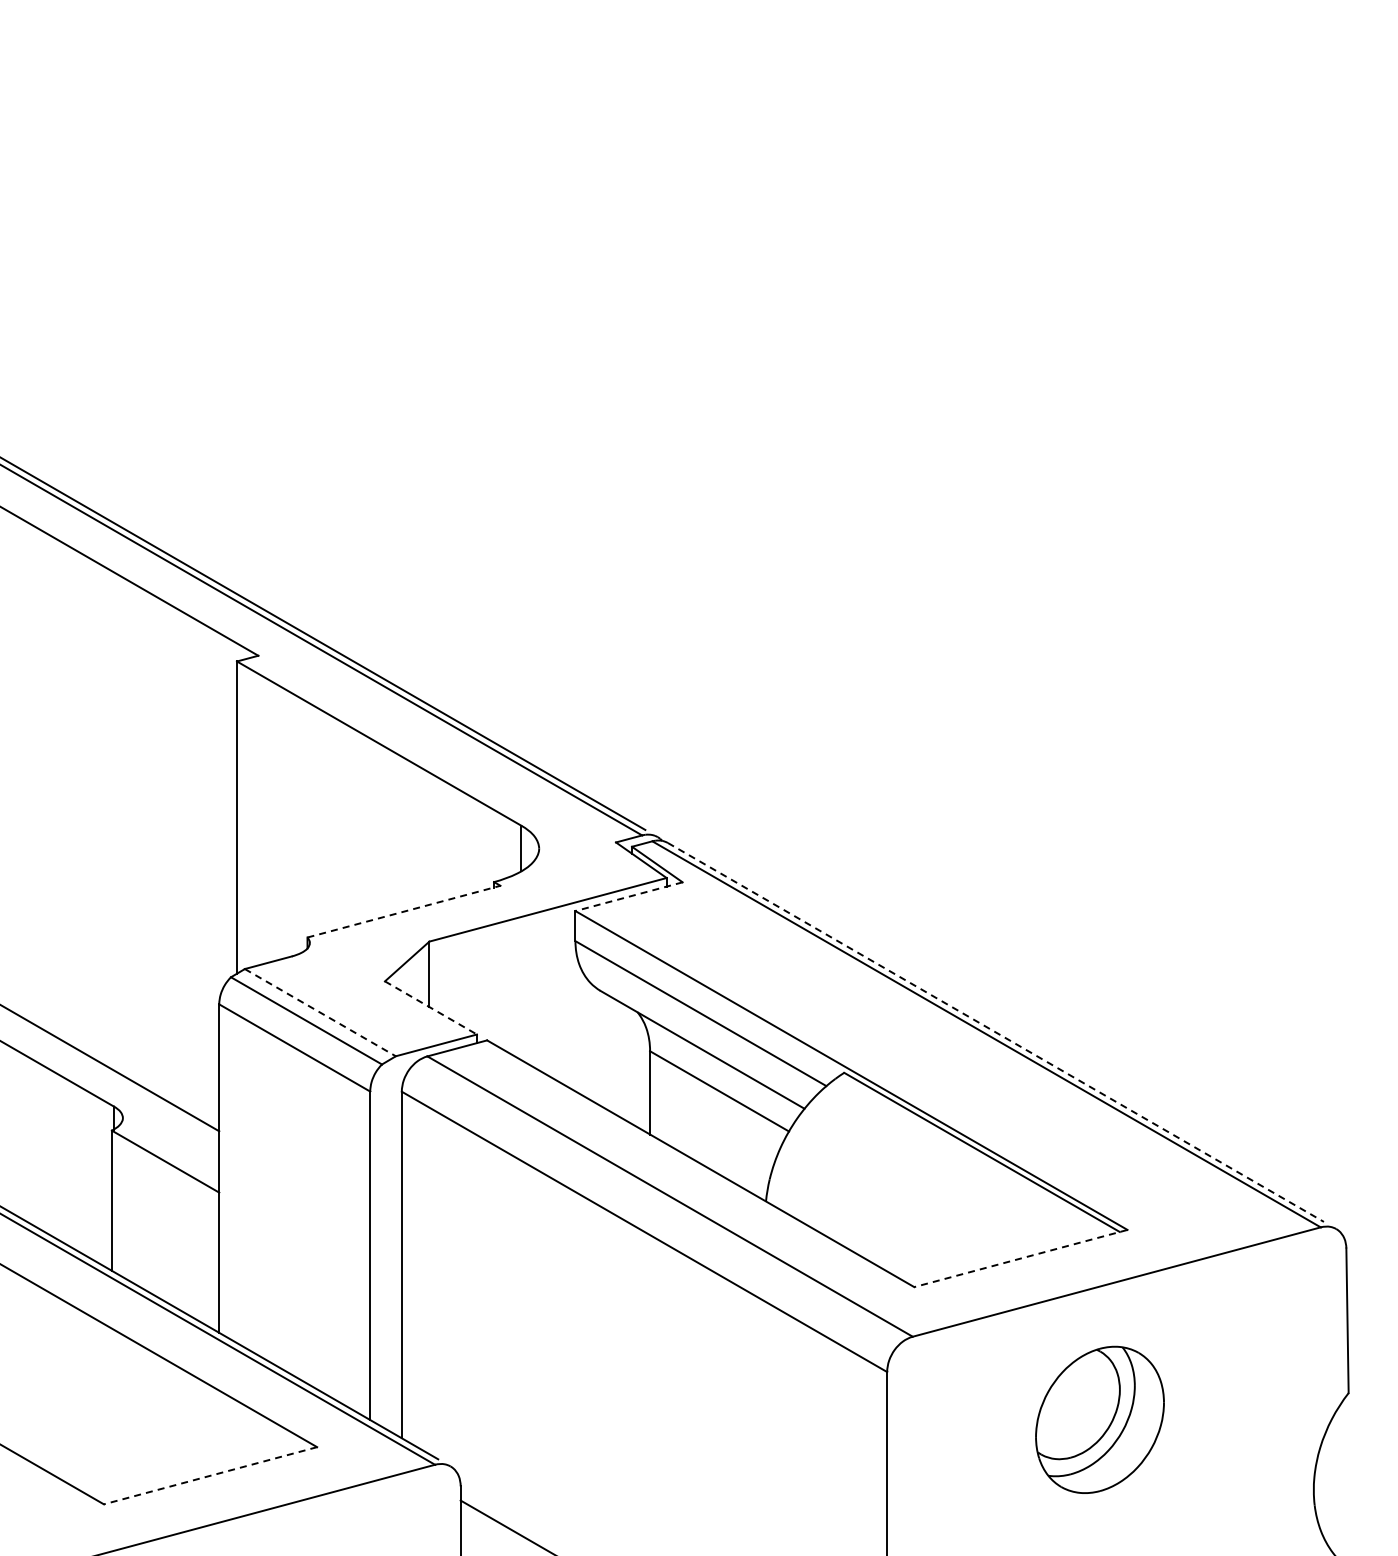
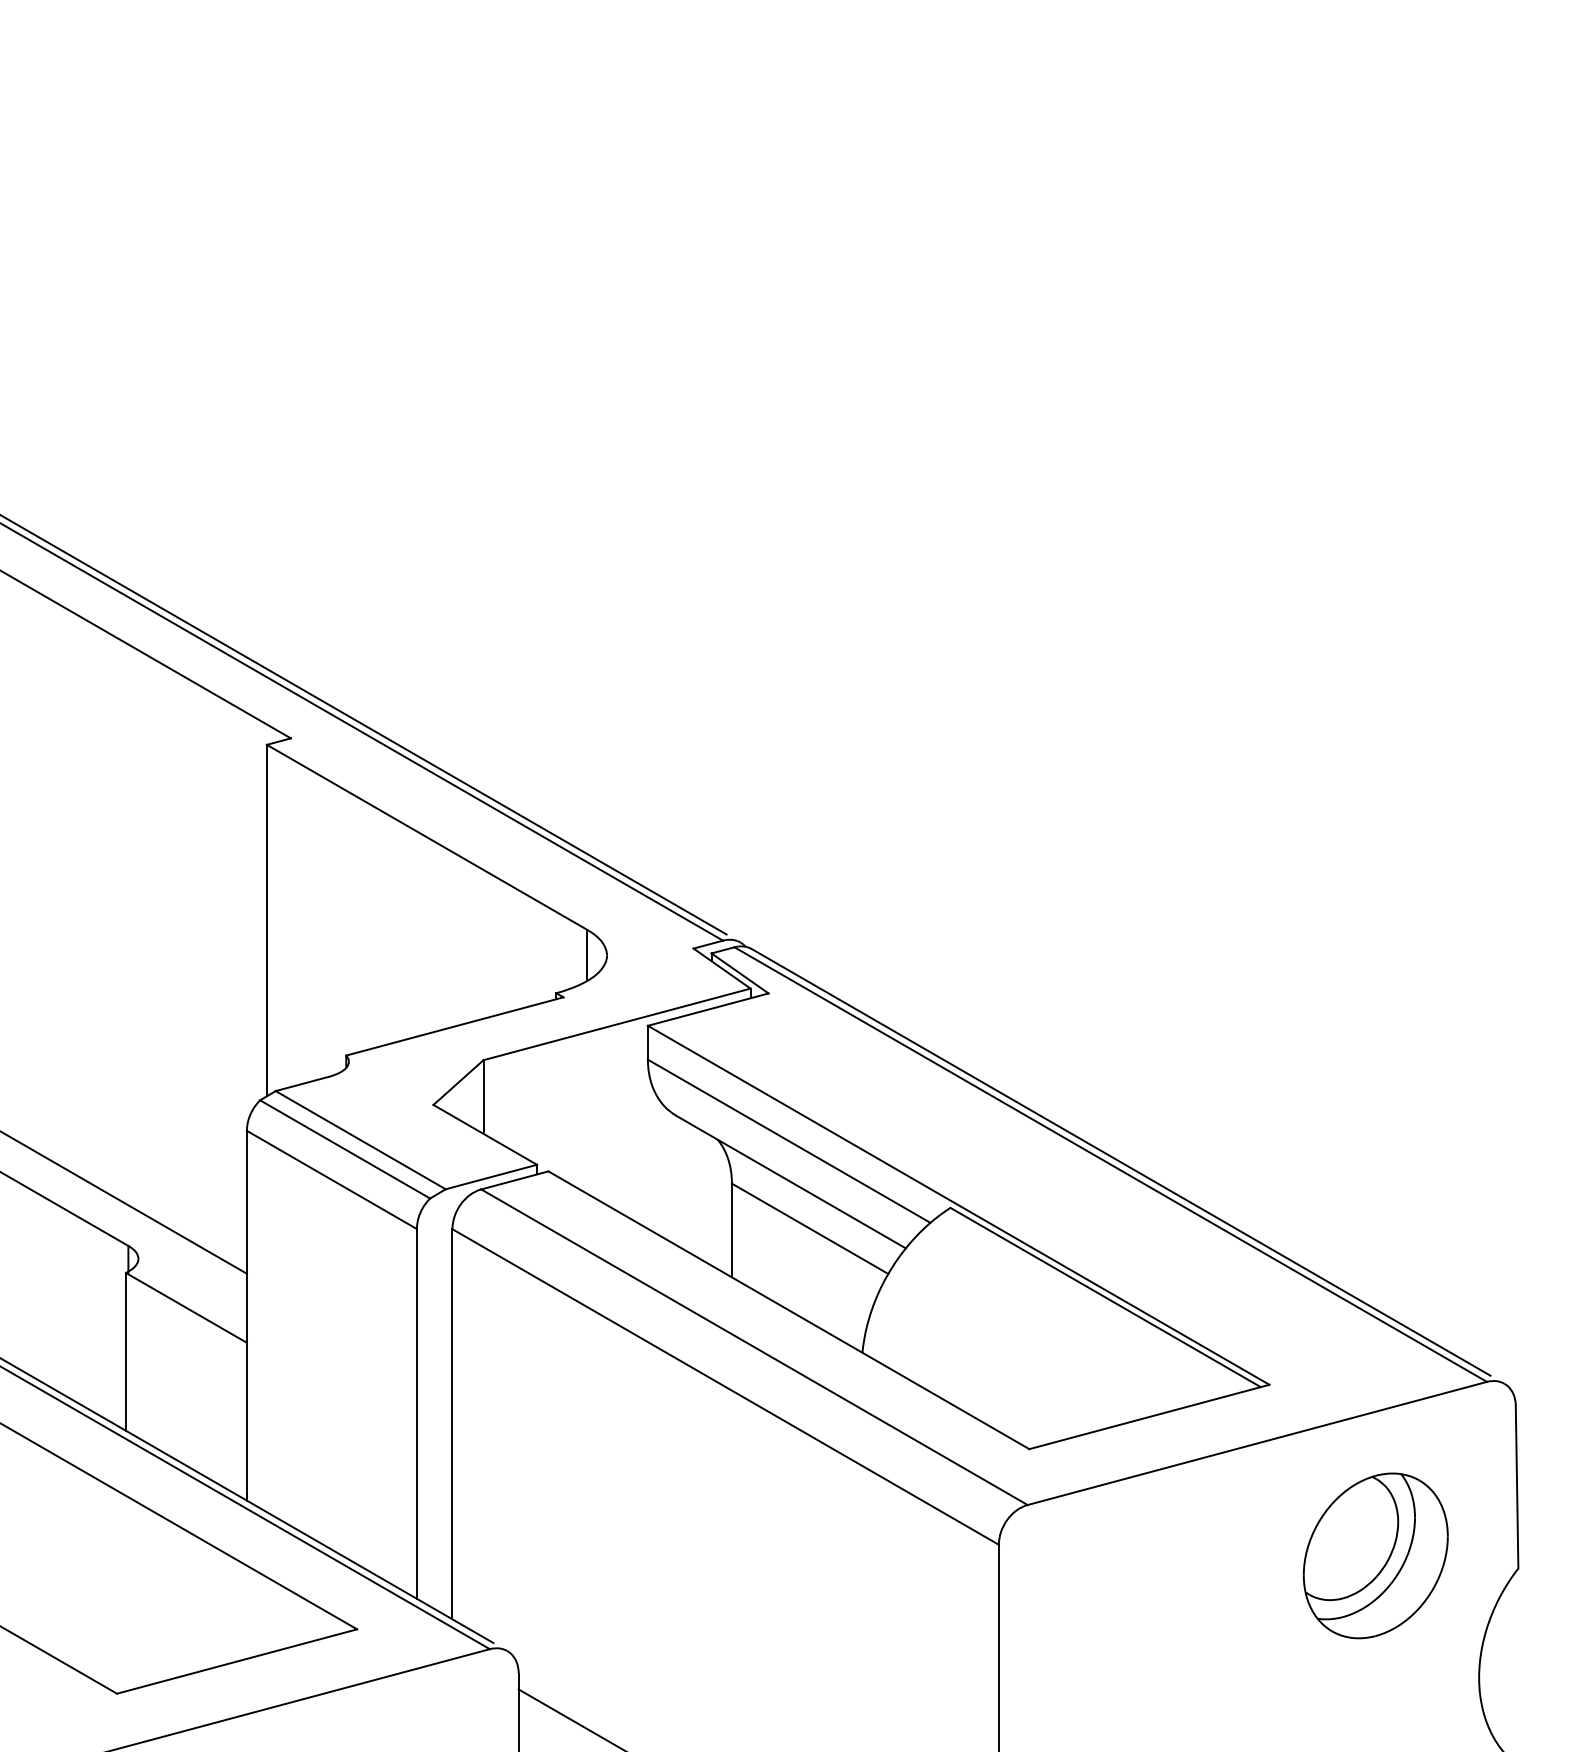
line: (628, 896) -> (707, 1009), dashed -> solid
line: (403, 911) -> (454, 1026), dashed -> solid
line: (431, 1008) -> (485, 1135), dashed -> solid
line: (320, 1012) -> (360, 1140), dashed -> solid
line: (995, 1032) -> (1120, 1162), dashed -> solid
line: (1020, 1258) -> (1148, 1416), dashed -> solid
part: (1099, 1419) -> (1375, 1555), moved
line: (210, 1475) -> (237, 1661), dashed -> solid

